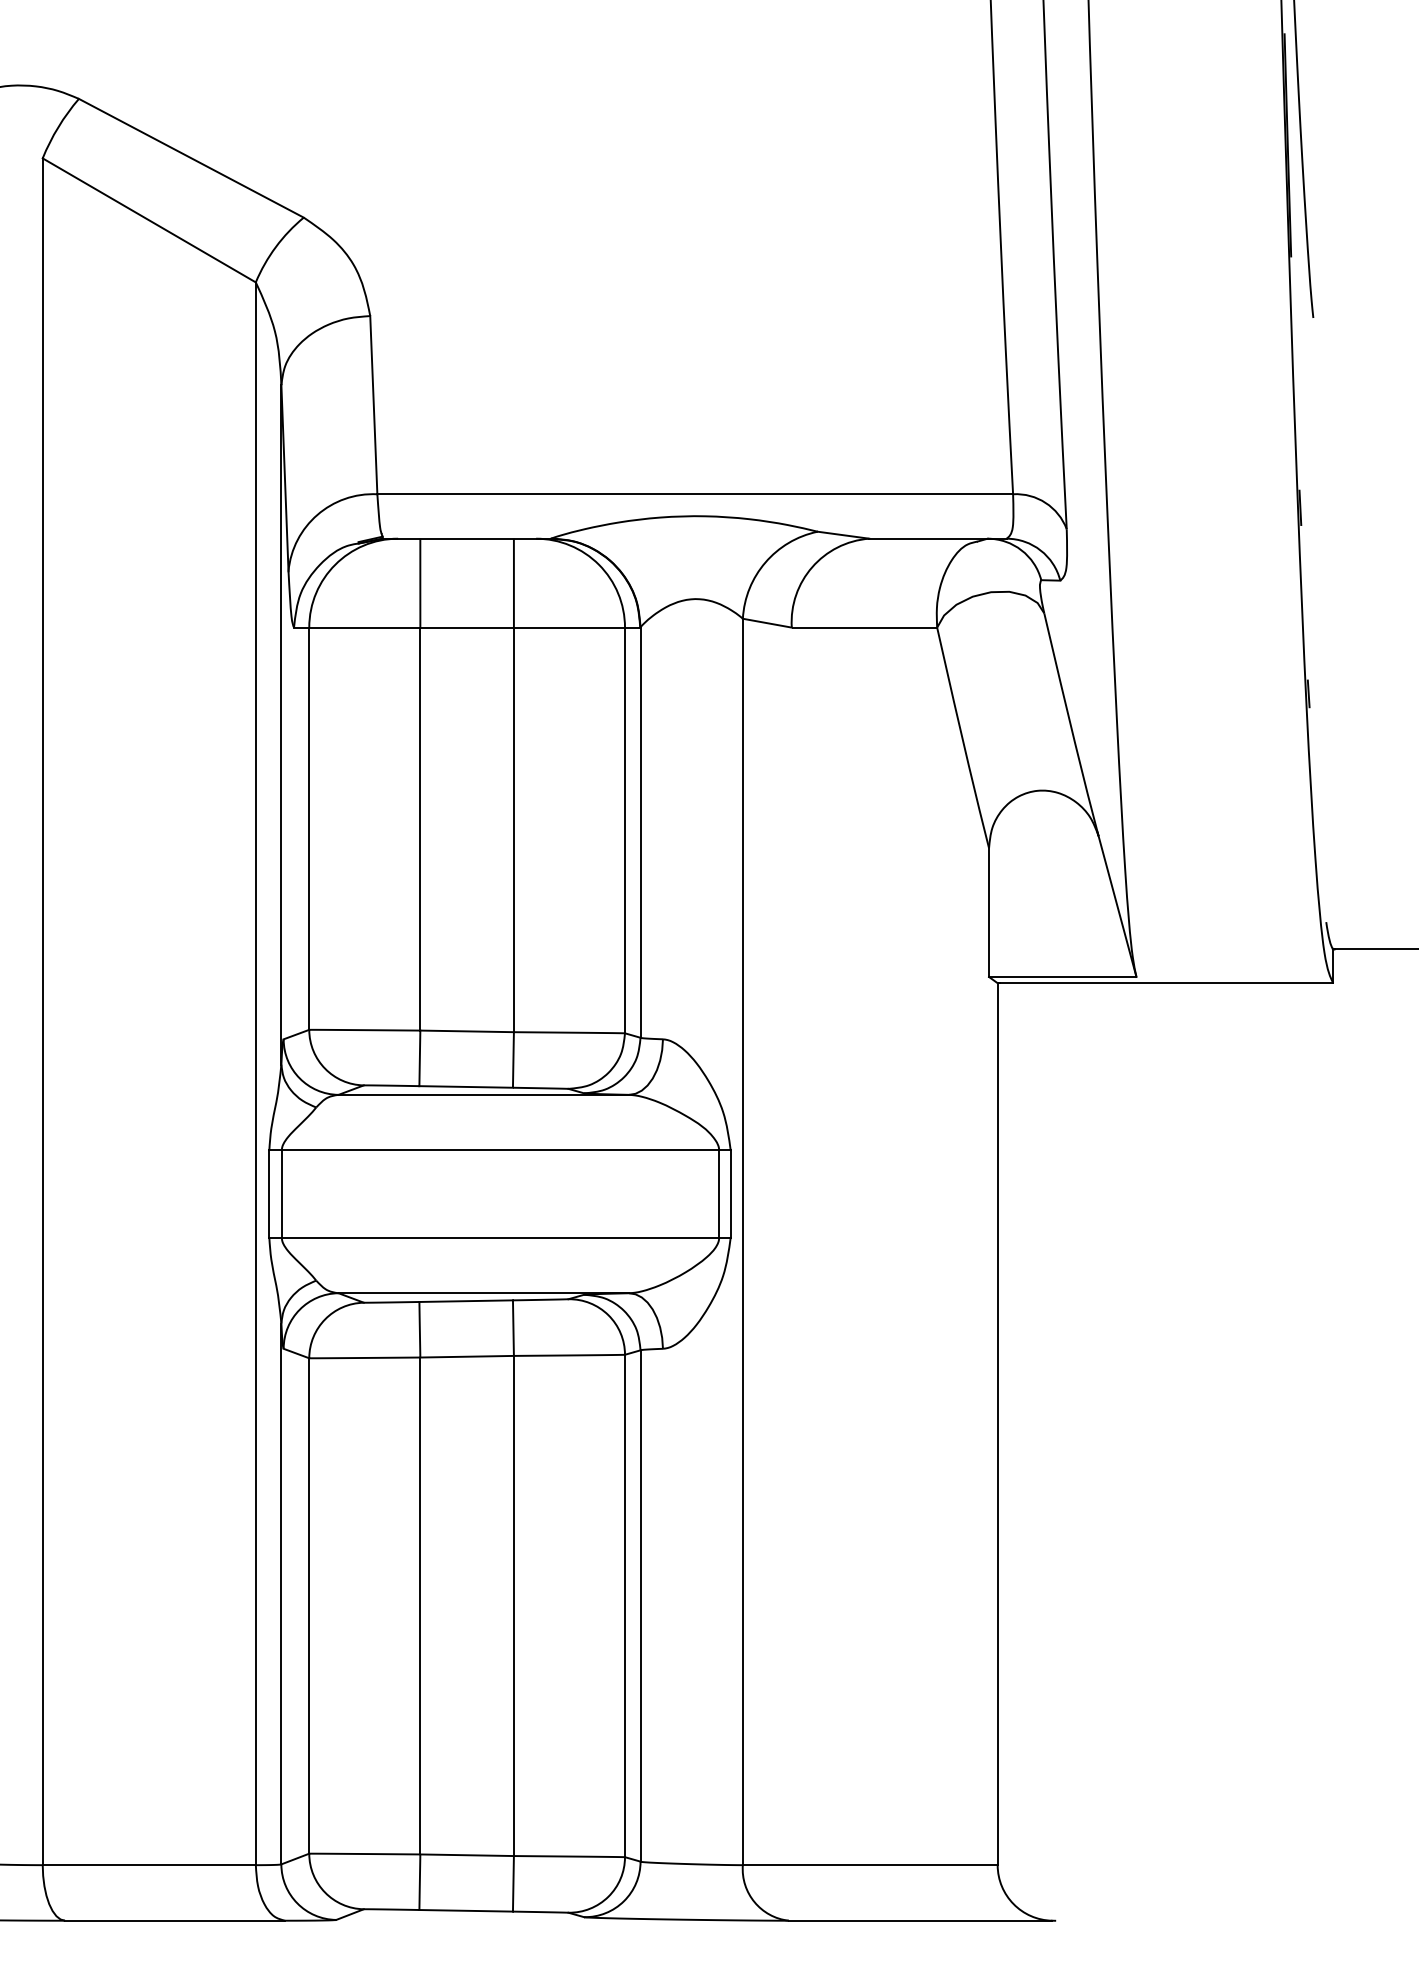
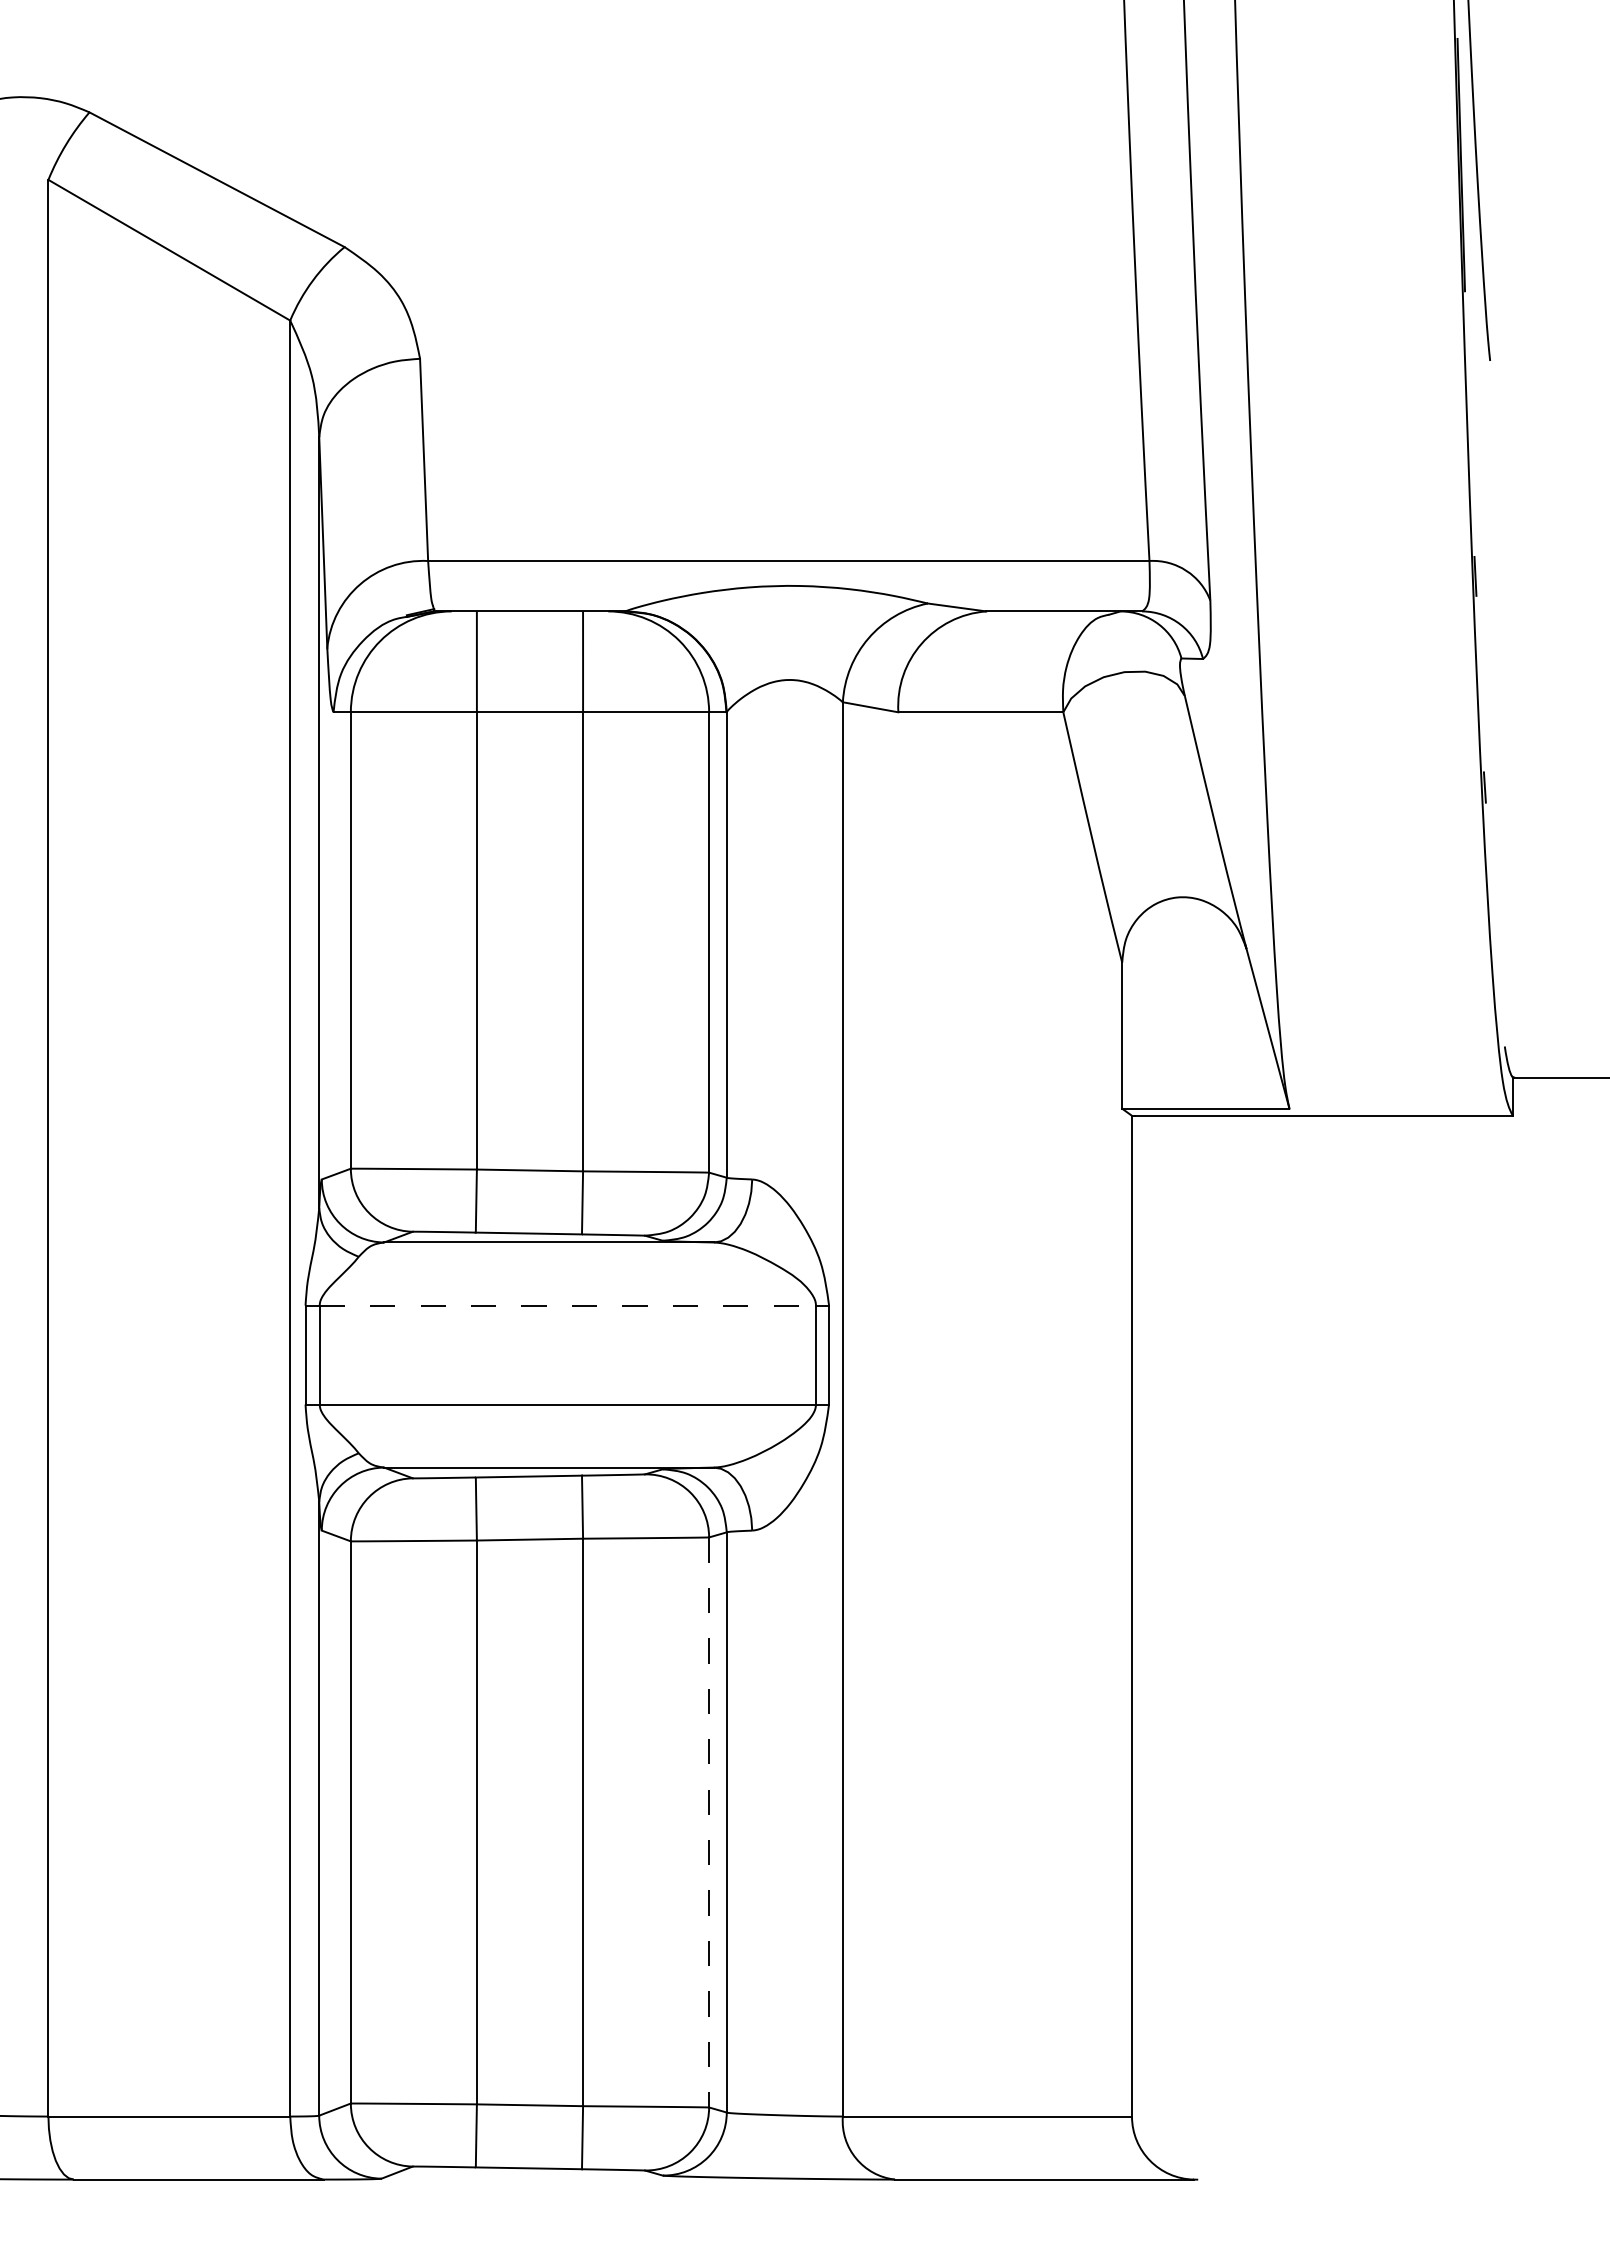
line: (501, 1150) -> (568, 1305), solid -> dashed
line: (625, 1606) -> (709, 1822), solid -> dashed

